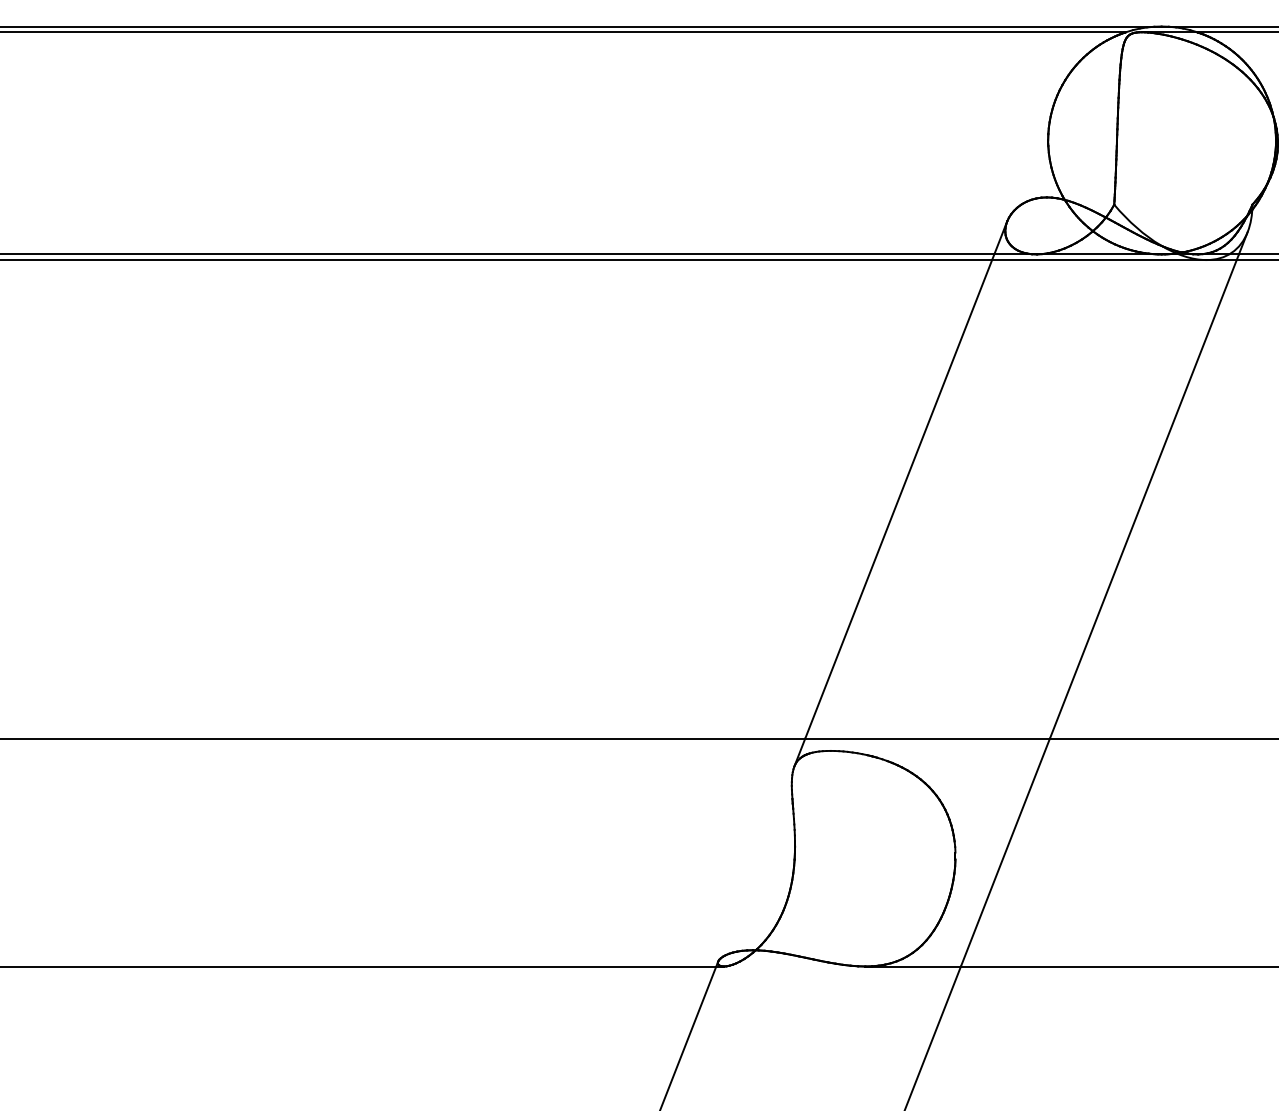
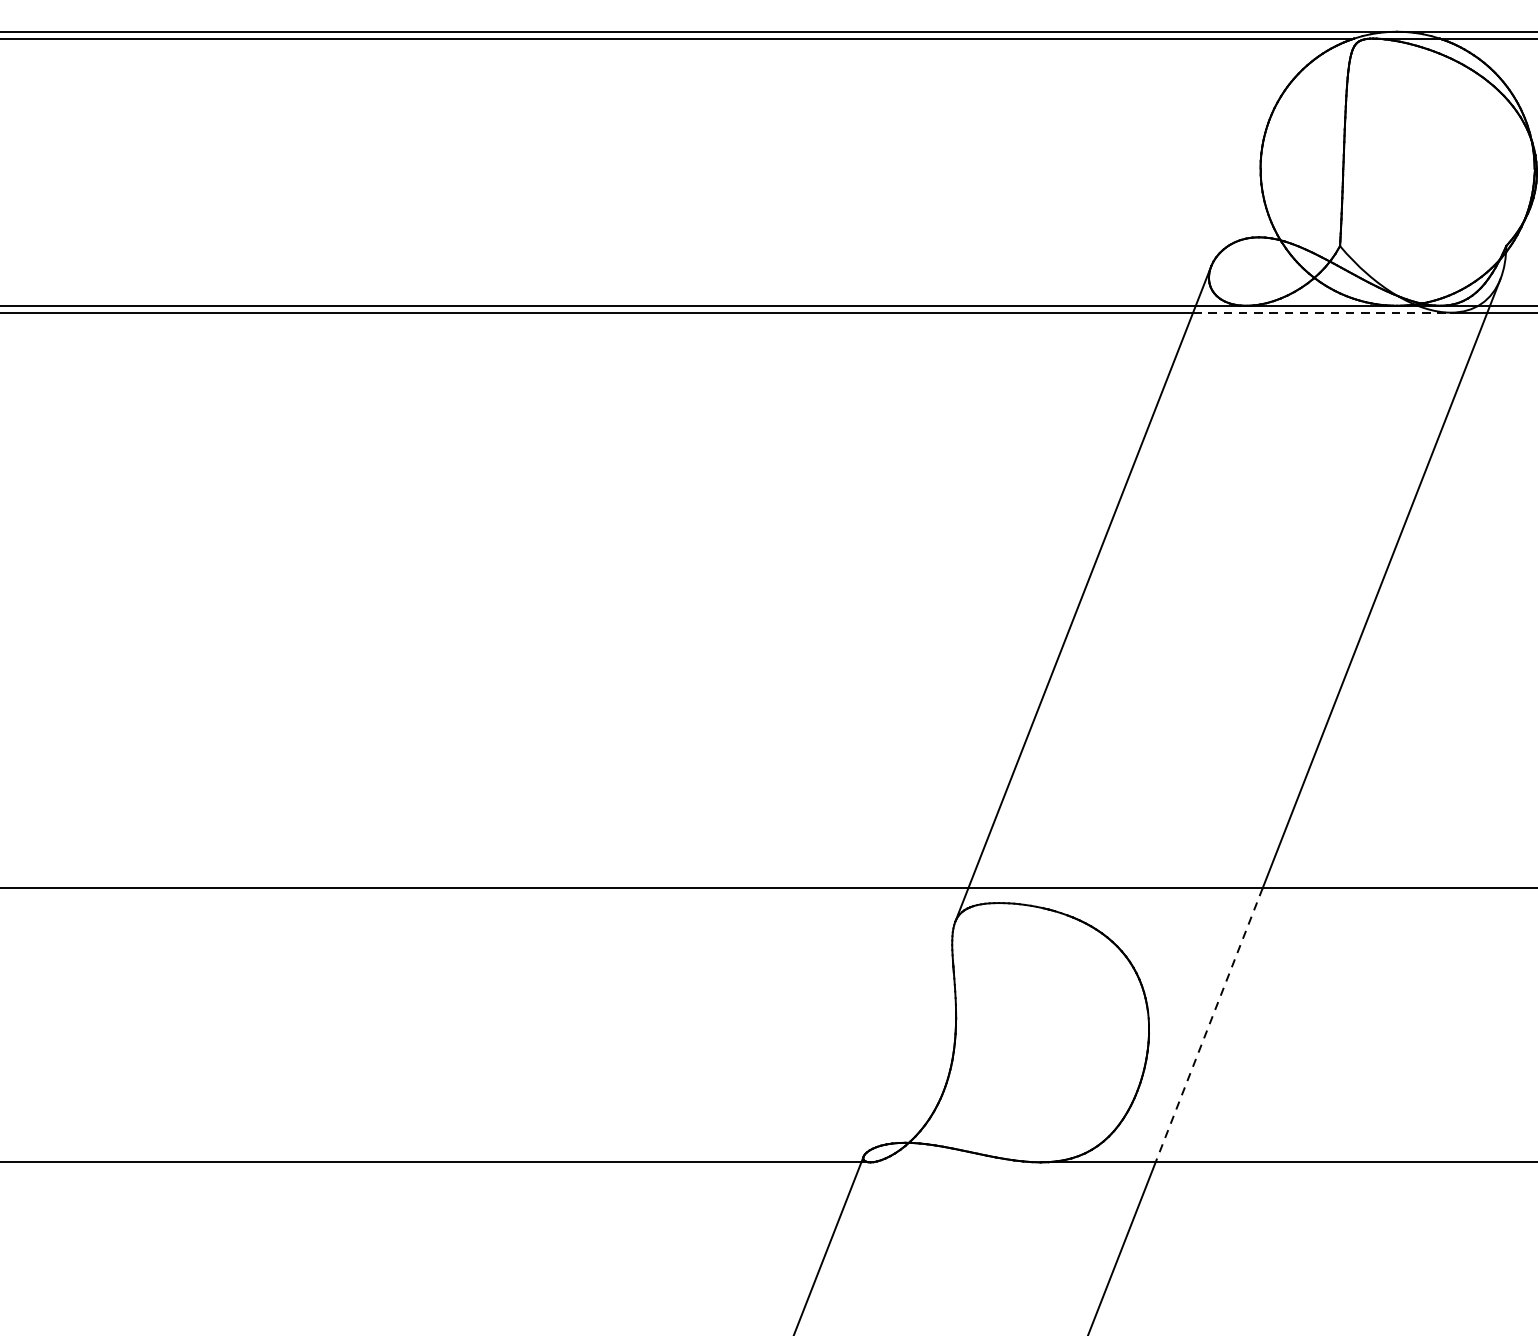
line: (1099, 260) -> (1322, 313), solid -> dashed
line: (1005, 853) -> (1209, 1026), solid -> dashed

